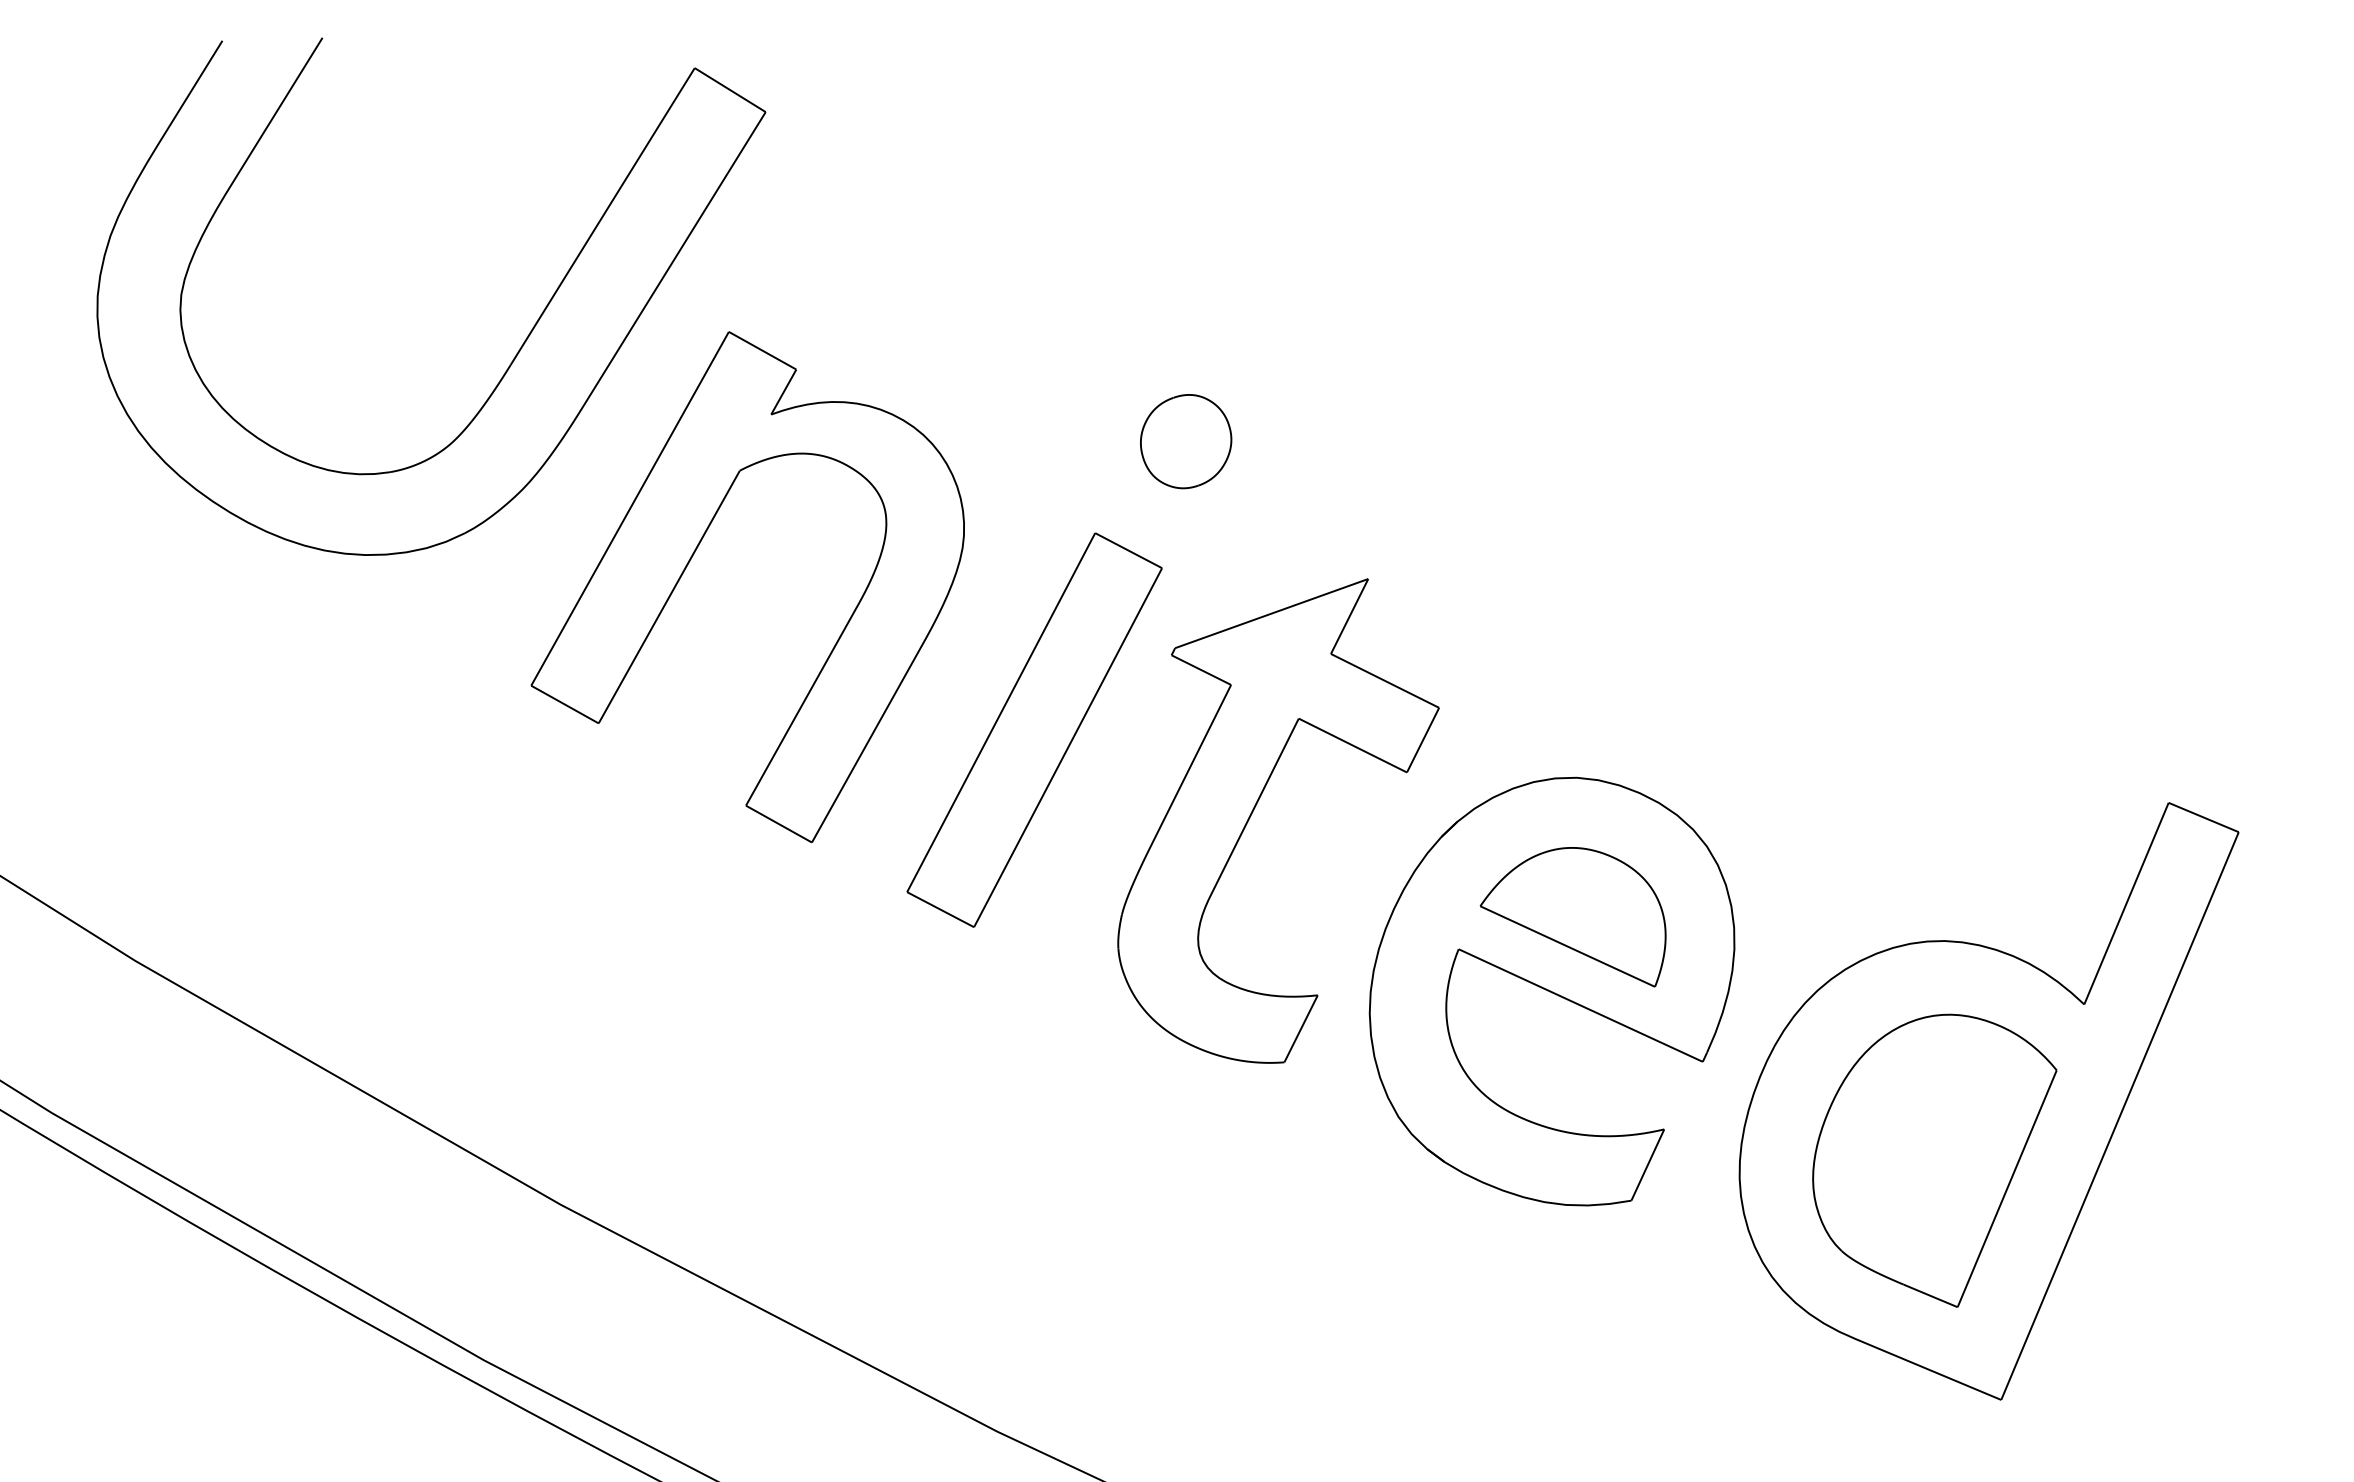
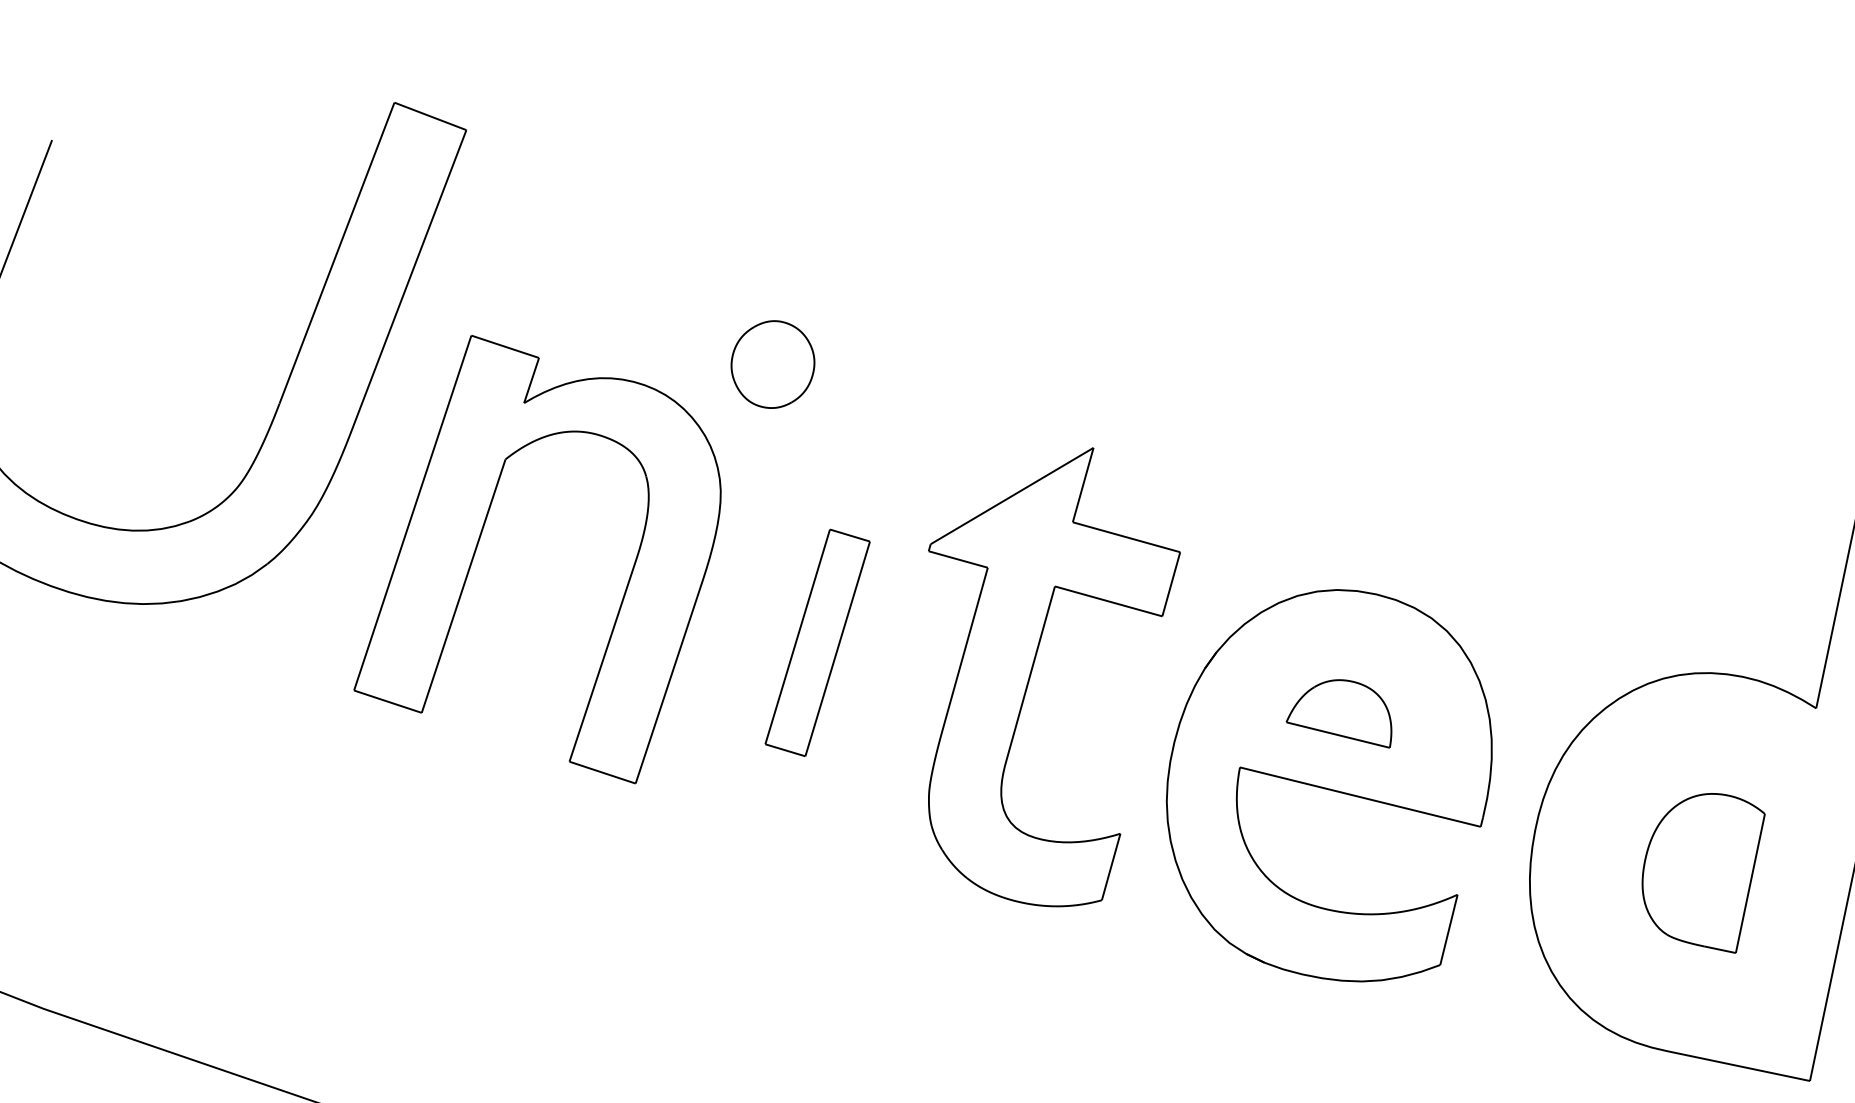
part: (1186, 441) -> (773, 364), moved
part: (1034, 729) -> (817, 642), size x0.6
part: (1572, 917) -> (1337, 718), size x0.6
part: (1934, 1160) -> (1707, 875), size x0.6

